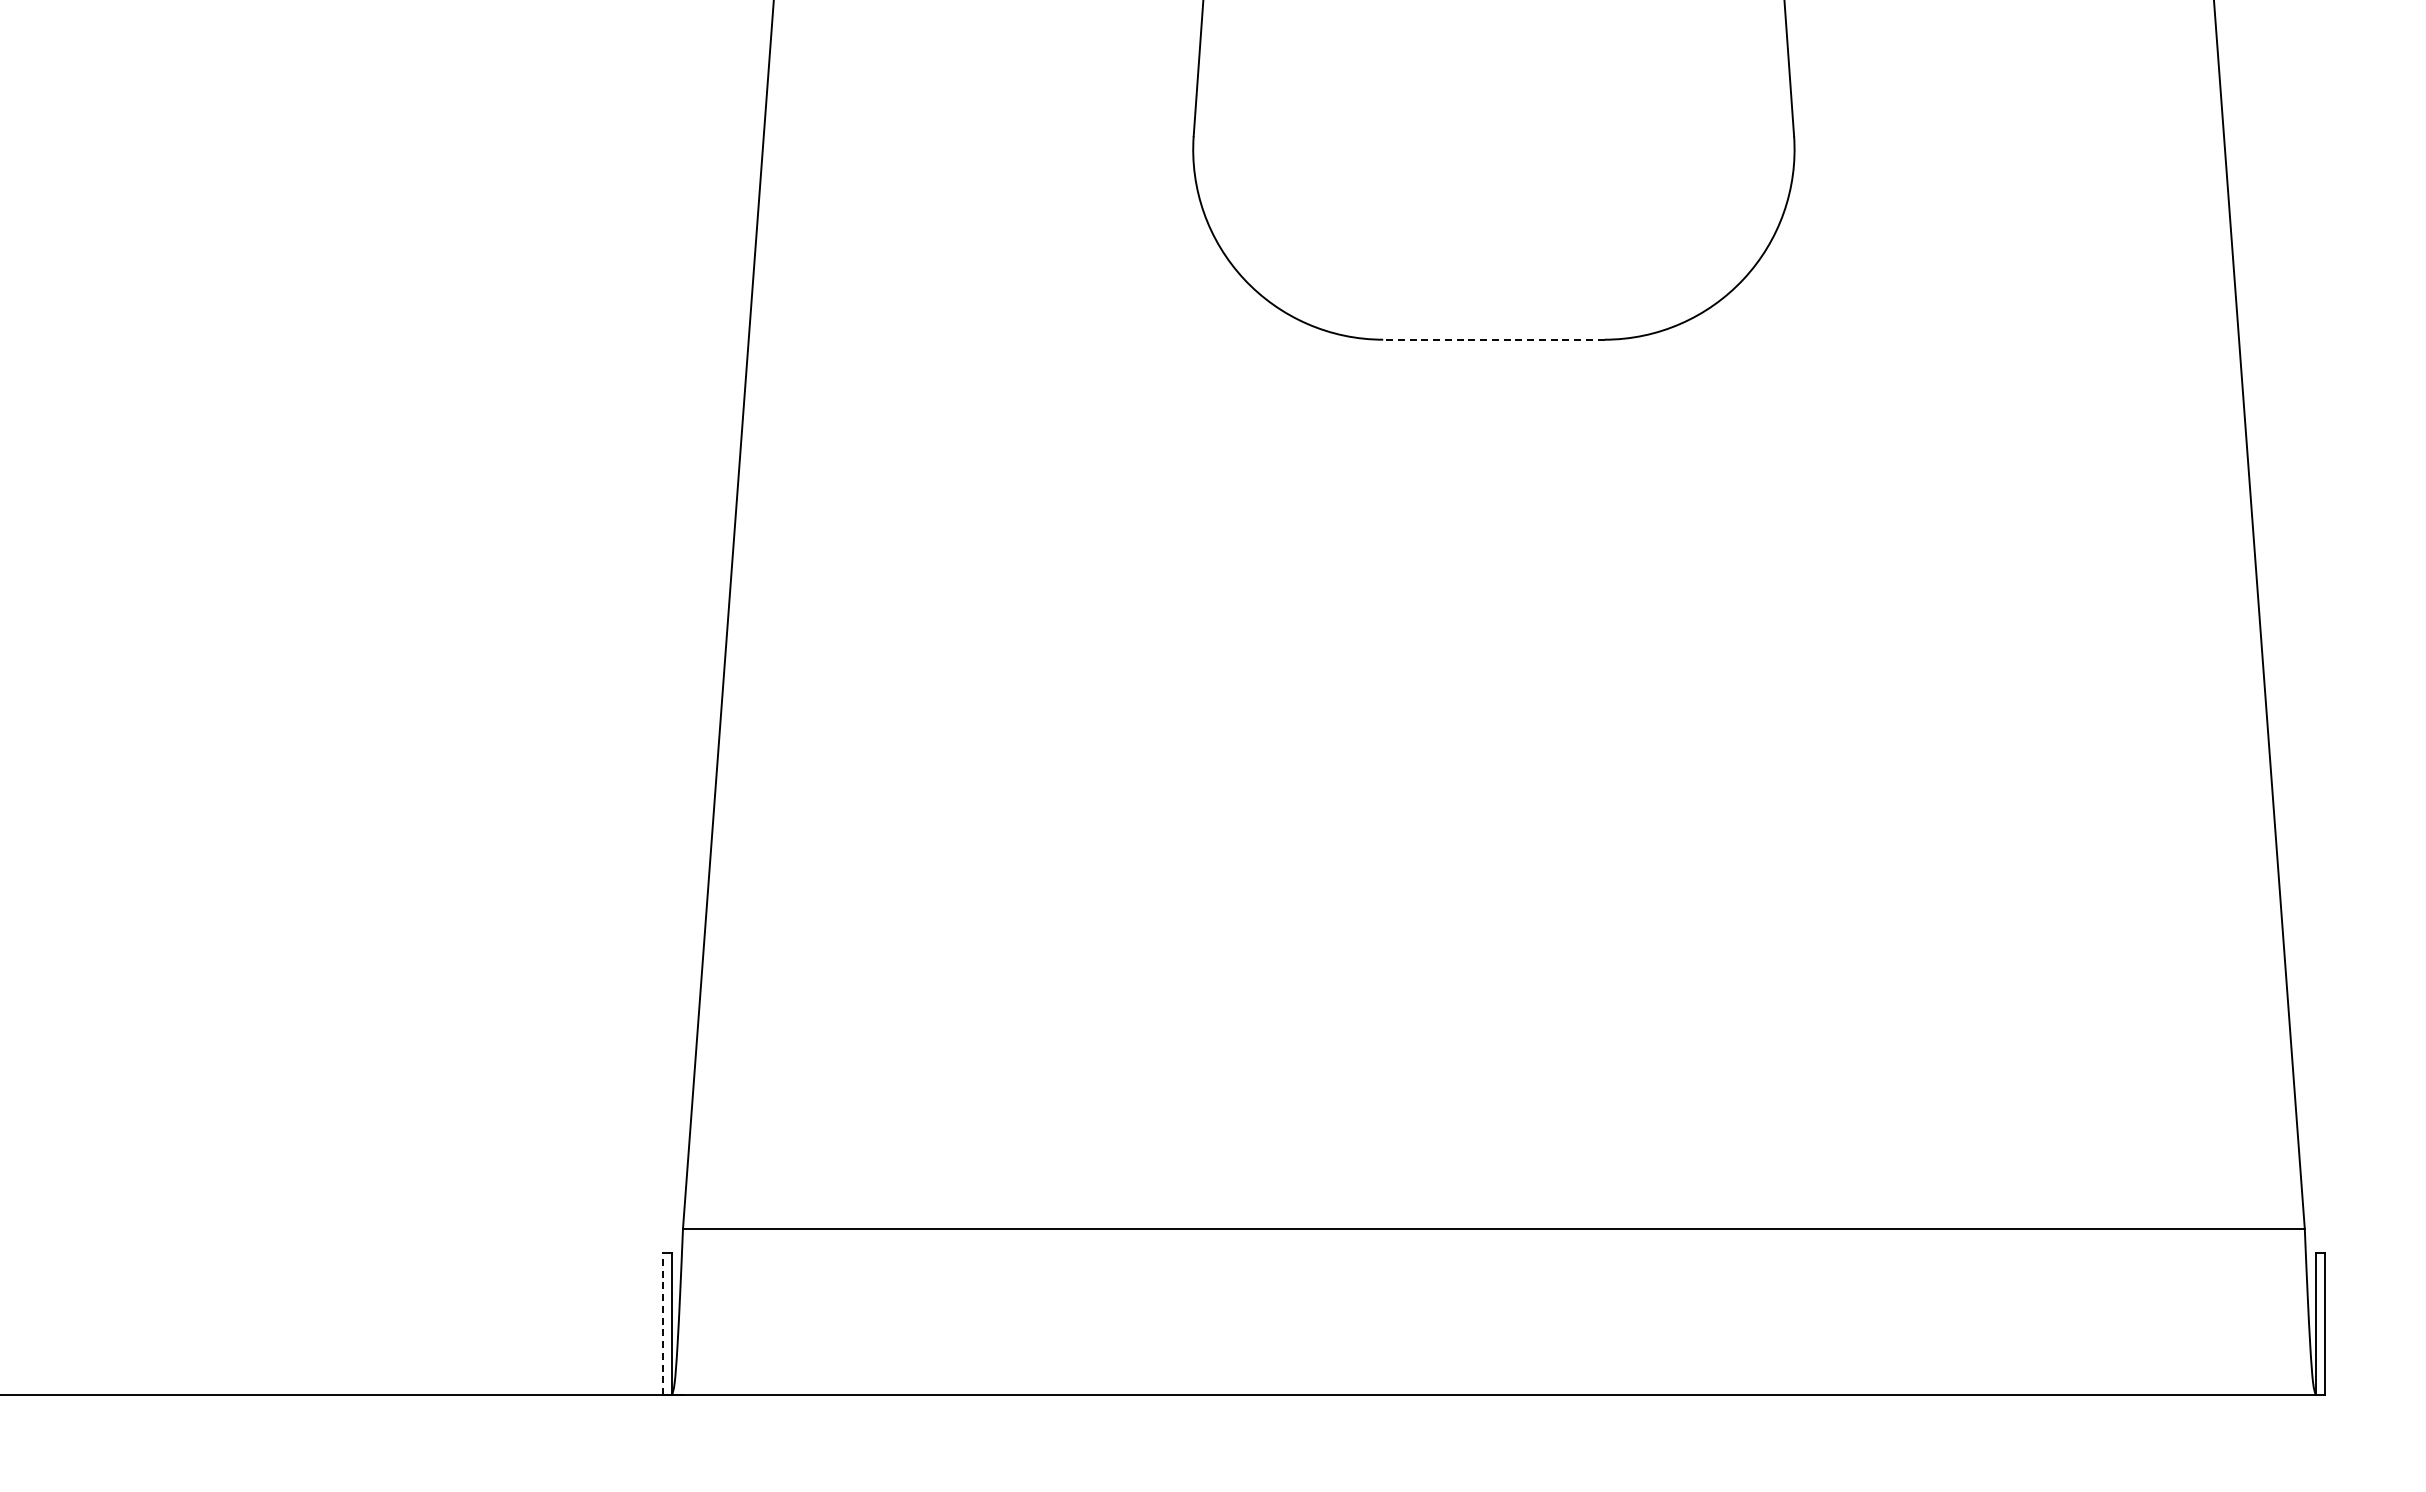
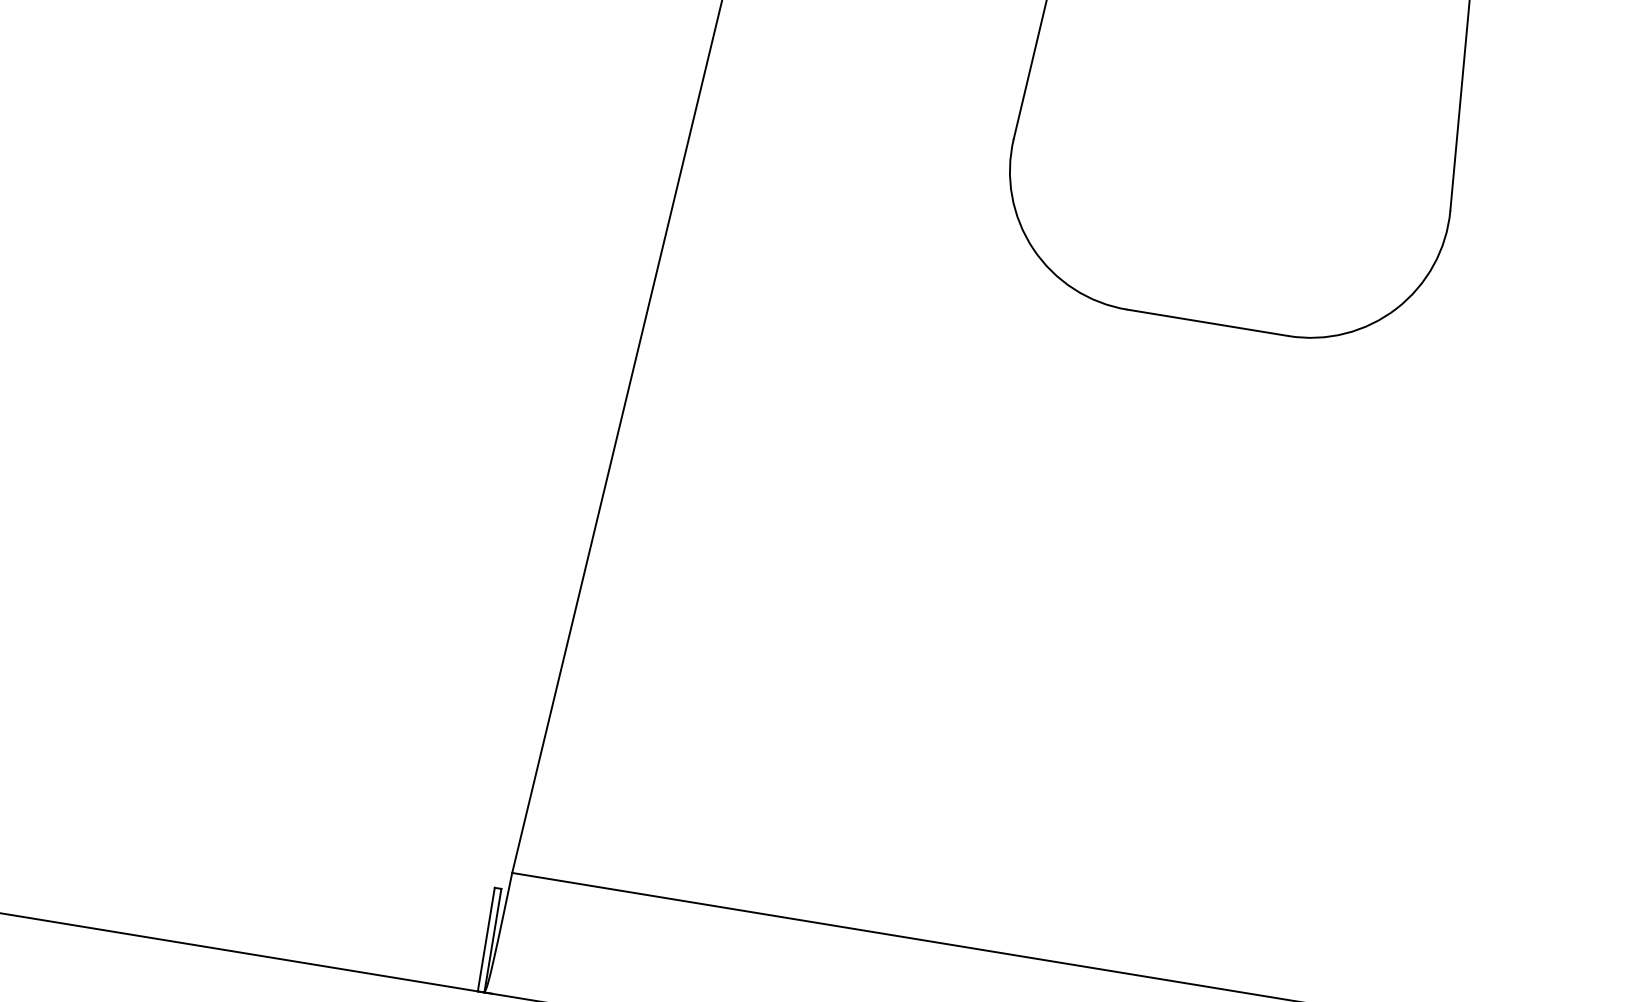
line: (1493, 339) -> (1207, 322), dashed -> solid
line: (662, 1323) -> (486, 939), dashed -> solid

